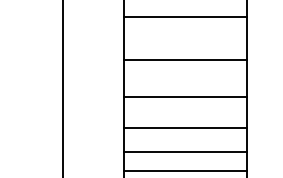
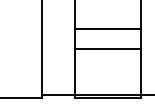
line: (184, 17) -> (107, 5), removed
line: (184, 128) -> (107, 65), removed
line: (184, 152) -> (107, 78), removed
line: (184, 170) -> (107, 88), removed

